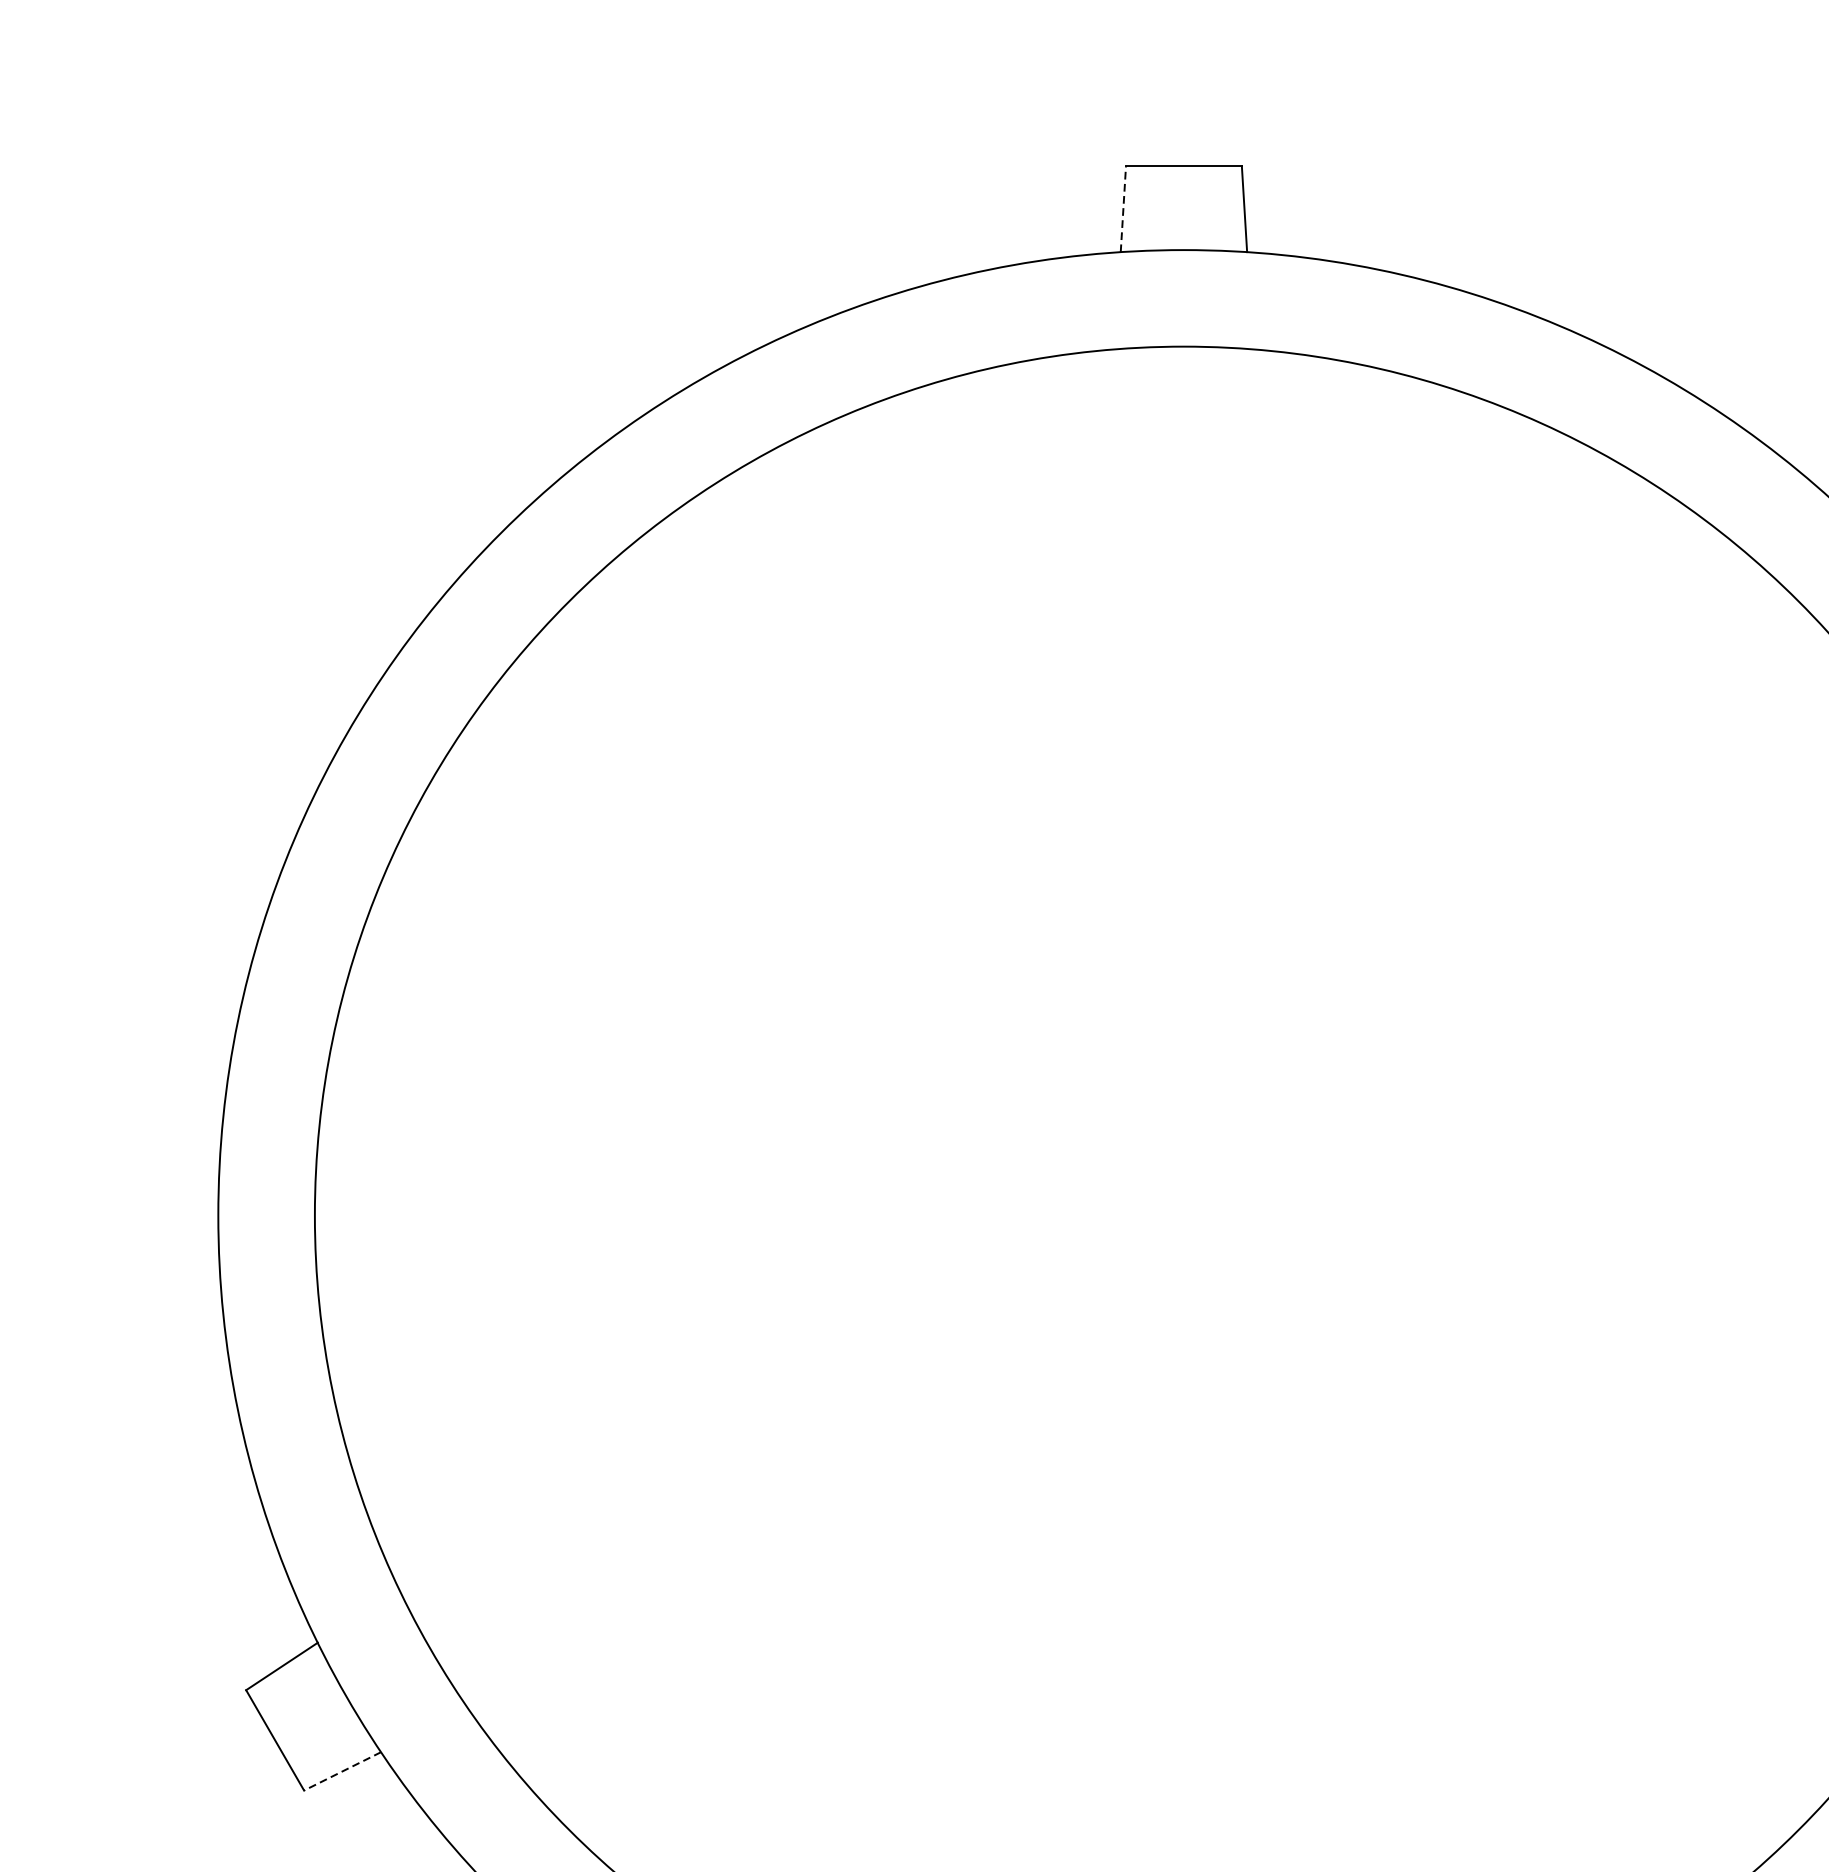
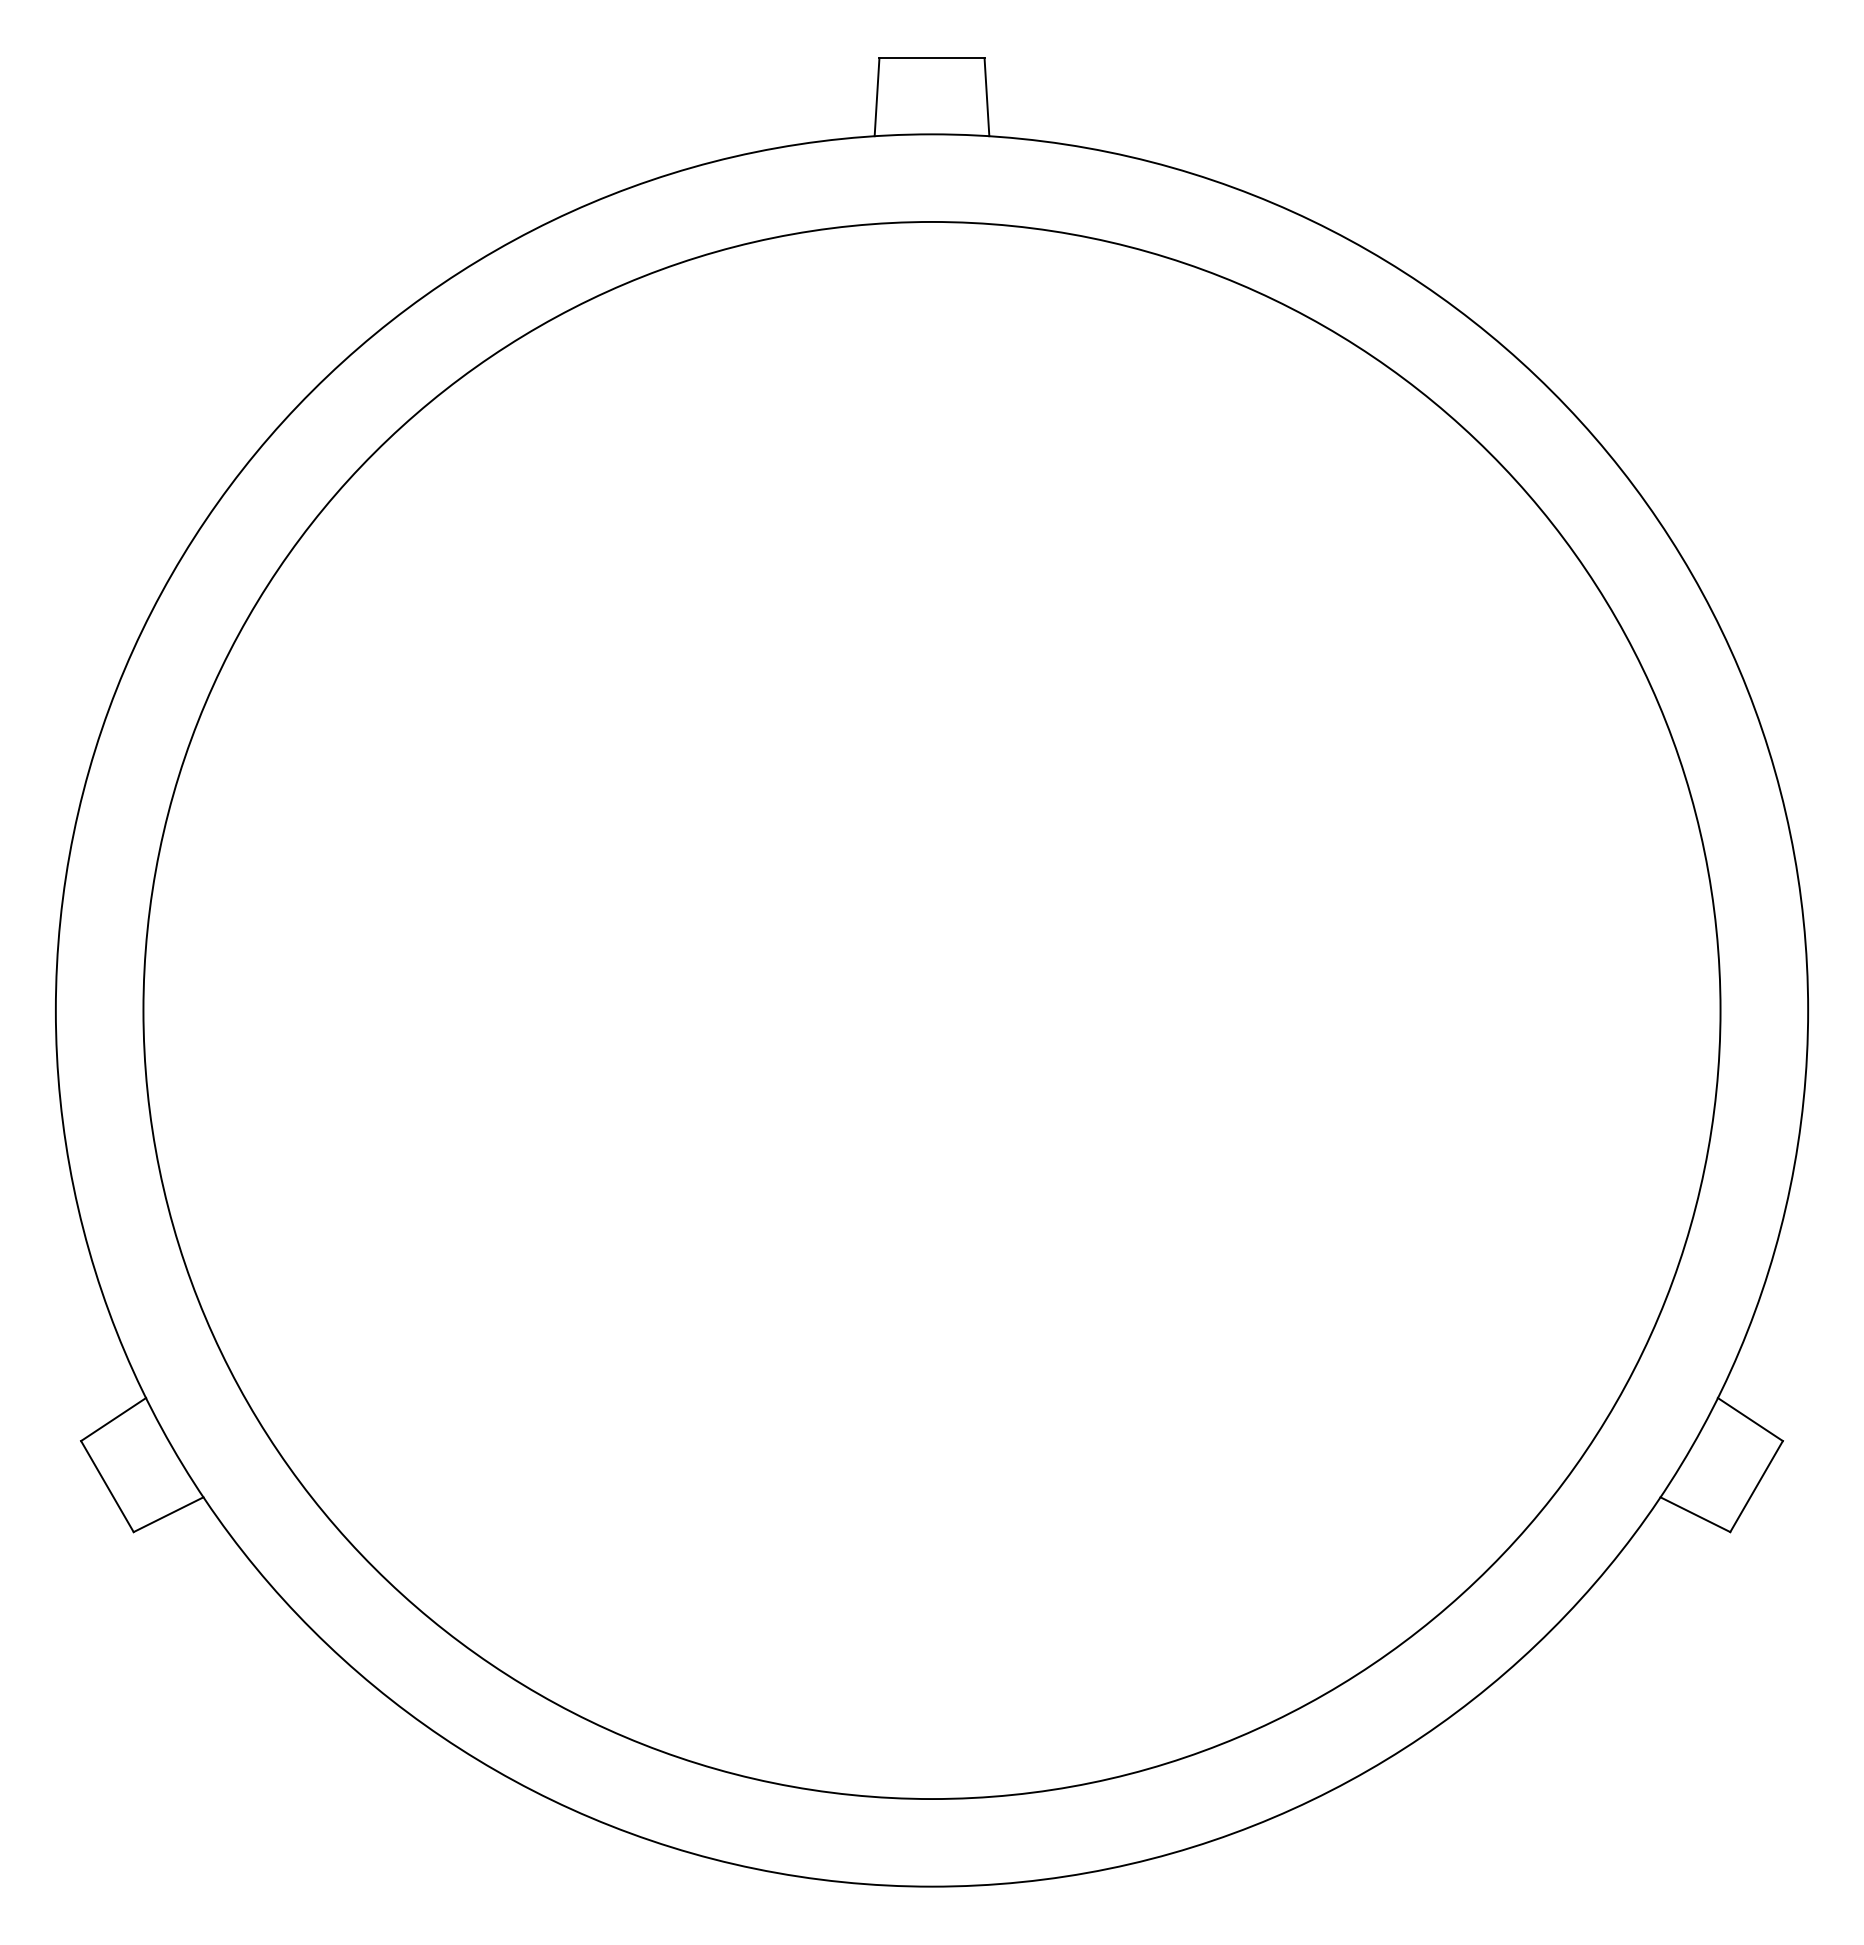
line: (1123, 208) -> (877, 96), dashed -> solid
line: (342, 1771) -> (168, 1514), dashed -> solid

